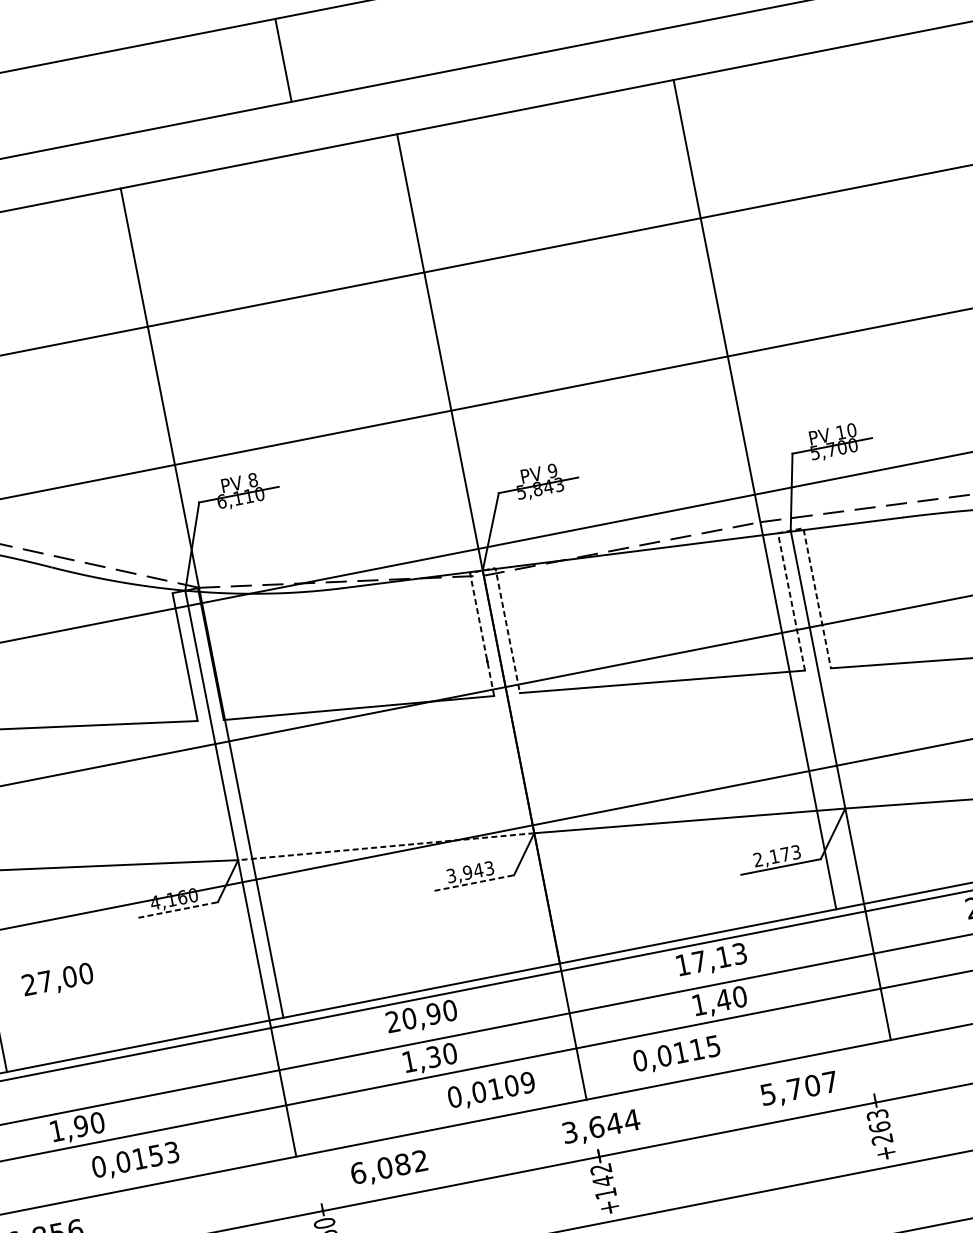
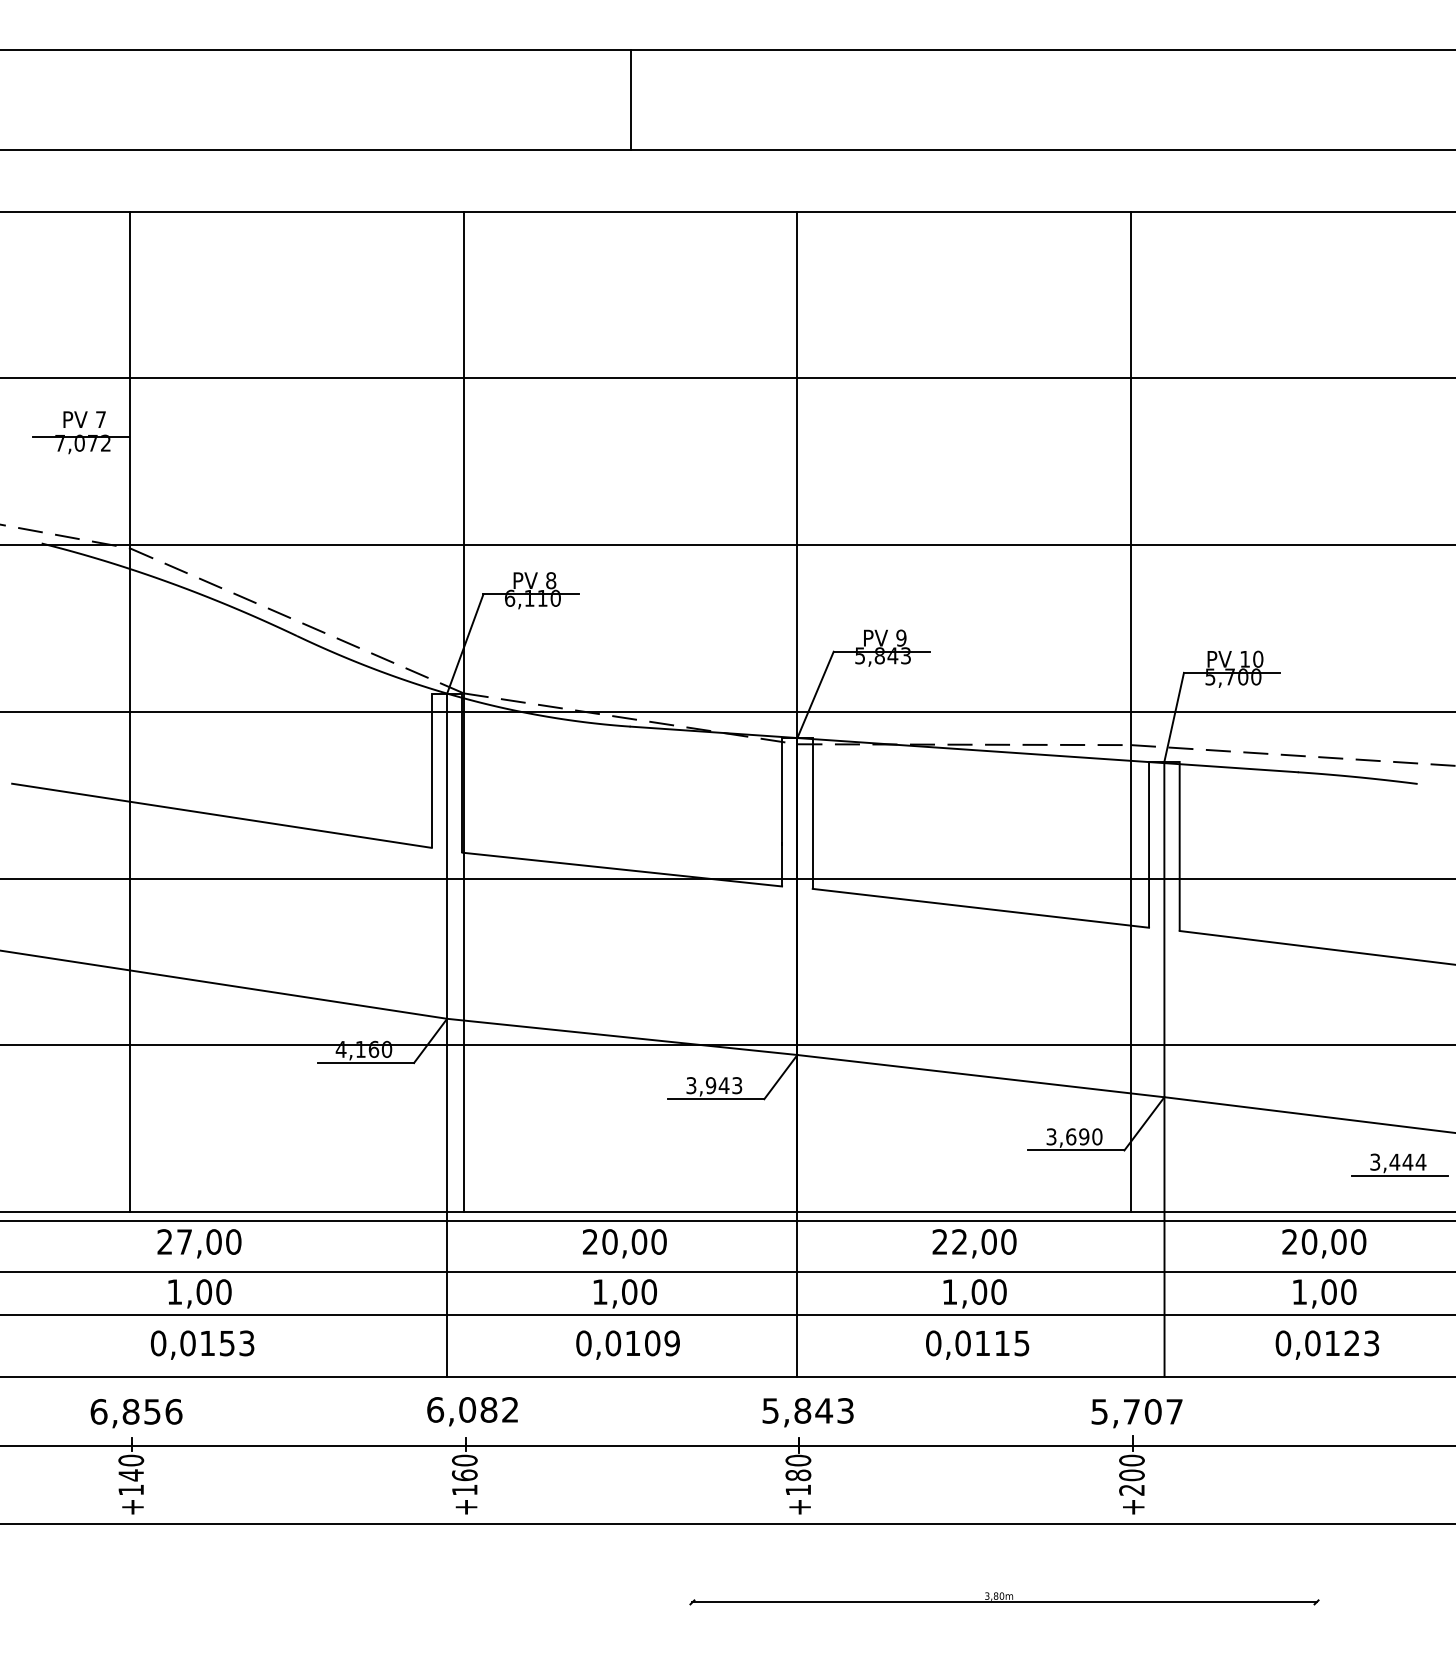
line: (283, 60) -> (631, 99), moved
line: (792, 529) -> (1166, 761), dashed -> solid
line: (483, 570) -> (798, 738), dashed -> solid
line: (385, 846) -> (621, 1036), dashed -> solid
text: (777, 855) -> (1074, 1136), 2,173 -> 3,690
line: (474, 883) -> (716, 1099), dashed -> solid
line: (178, 910) -> (366, 1063), dashed -> solid
text: (711, 958) -> (974, 1241), 17,13 -> 22,00
text: (58, 980) -> (199, 1243), moved
text: (723, 999) -> (979, 1291), 1,40 -> 1,00
text: (433, 1013) -> (639, 1241), 20,90 -> 20,00
text: (676, 1054) -> (977, 1344), moved
text: (433, 1056) -> (629, 1291), 1,30 -> 1,00
text: (799, 1089) -> (1136, 1413), moved
text: (491, 1090) -> (627, 1344), moved
text: (878, 1120) -> (1131, 1467), +263 -> +200
text: (81, 1125) -> (204, 1291), 1,90 -> 1,00
text: (601, 1126) -> (808, 1410), 3,644 -> 5,843
text: (135, 1160) -> (202, 1344), moved
text: (389, 1168) -> (472, 1411), moved
text: (602, 1174) -> (798, 1467), +142 -> +180

